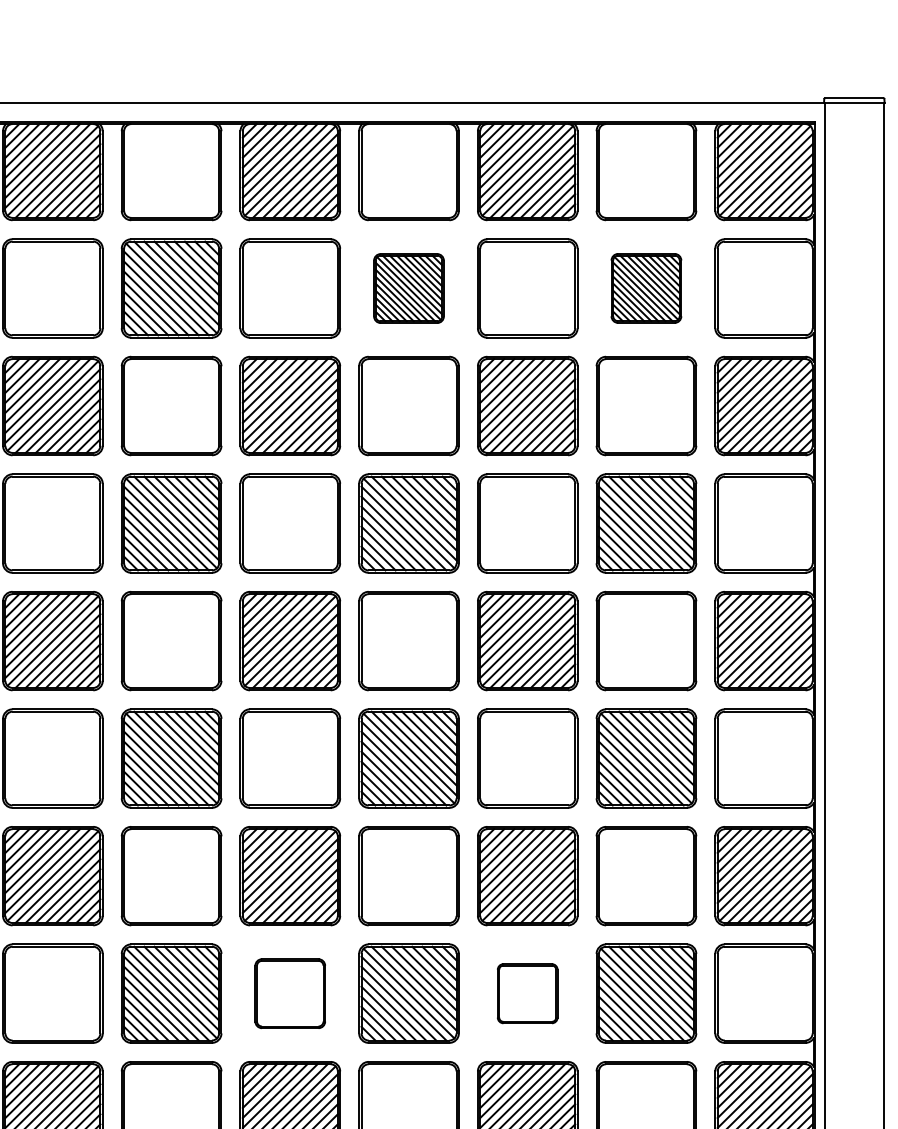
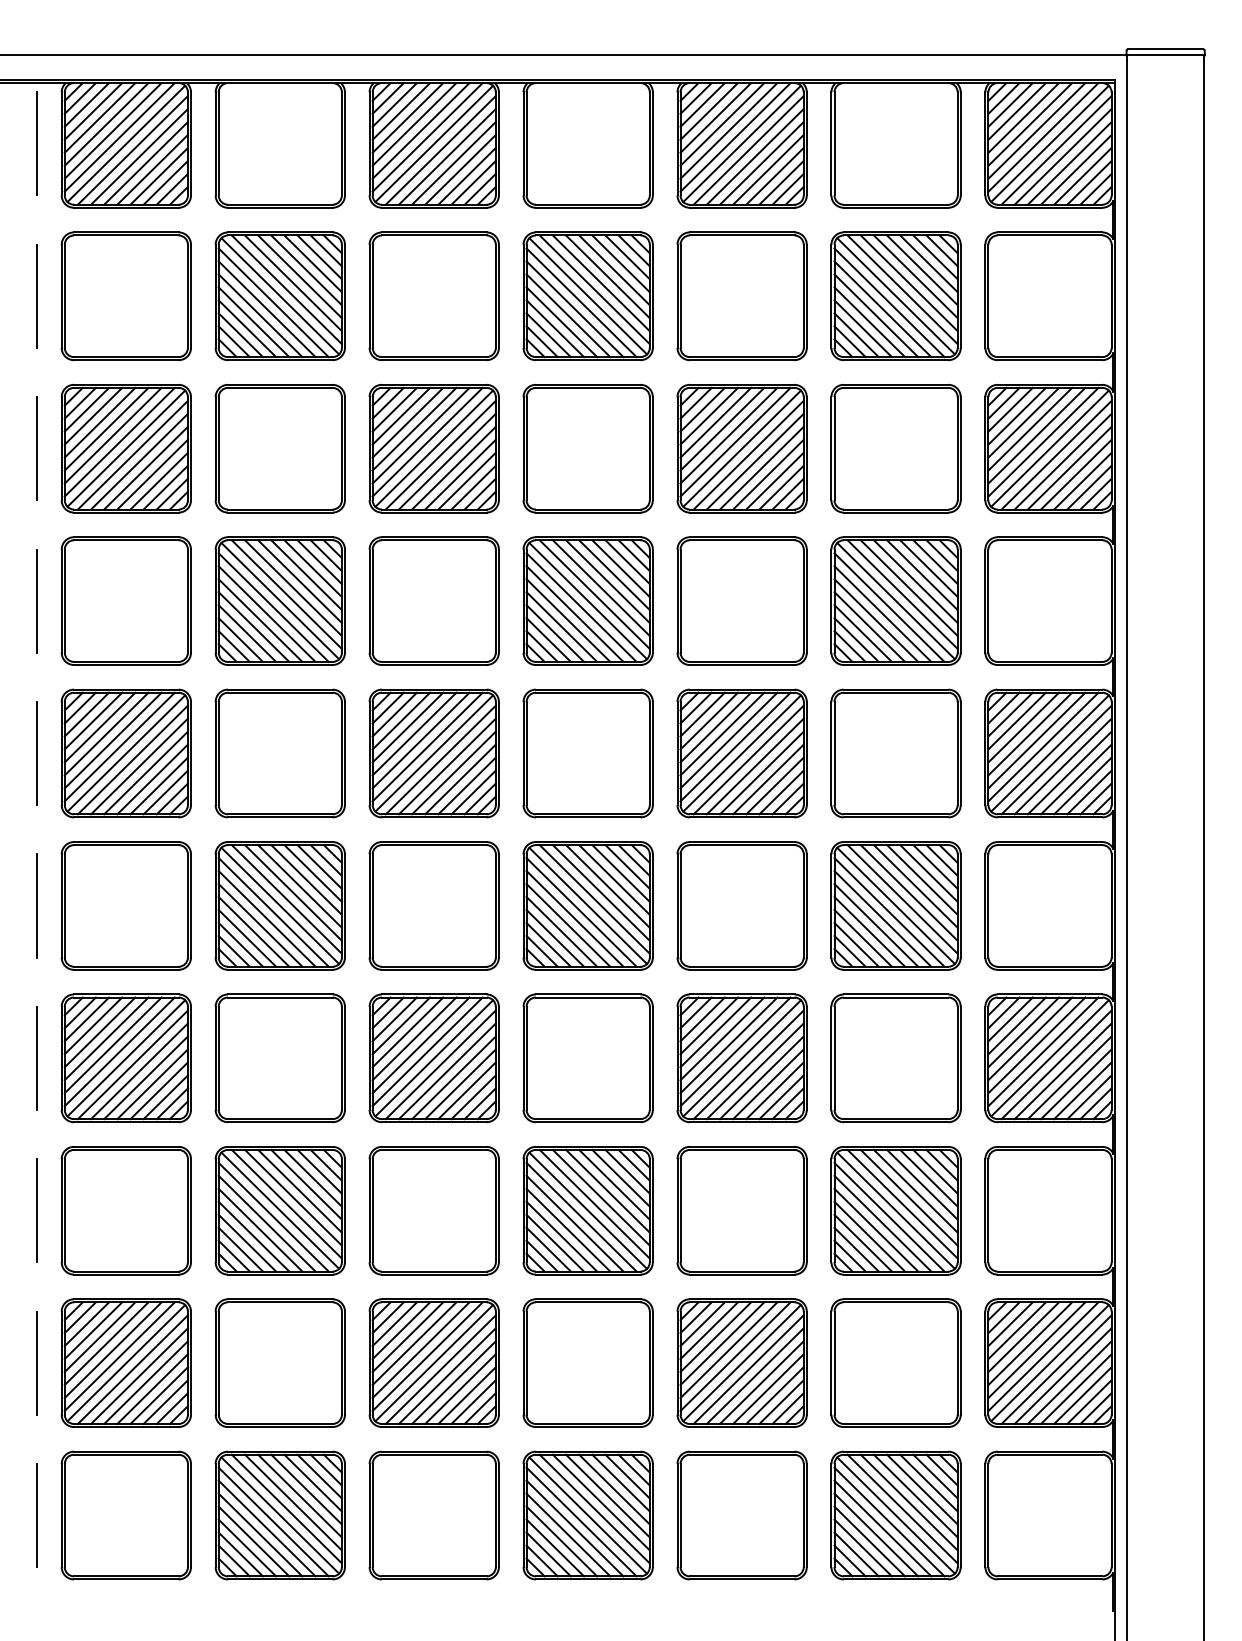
part: (646, 287) -> (895, 295), size x1.43
part: (408, 288) -> (587, 296), size x1.43
part: (289, 993) -> (433, 1210), size x1.43
part: (527, 993) -> (741, 1210), size x1.67

